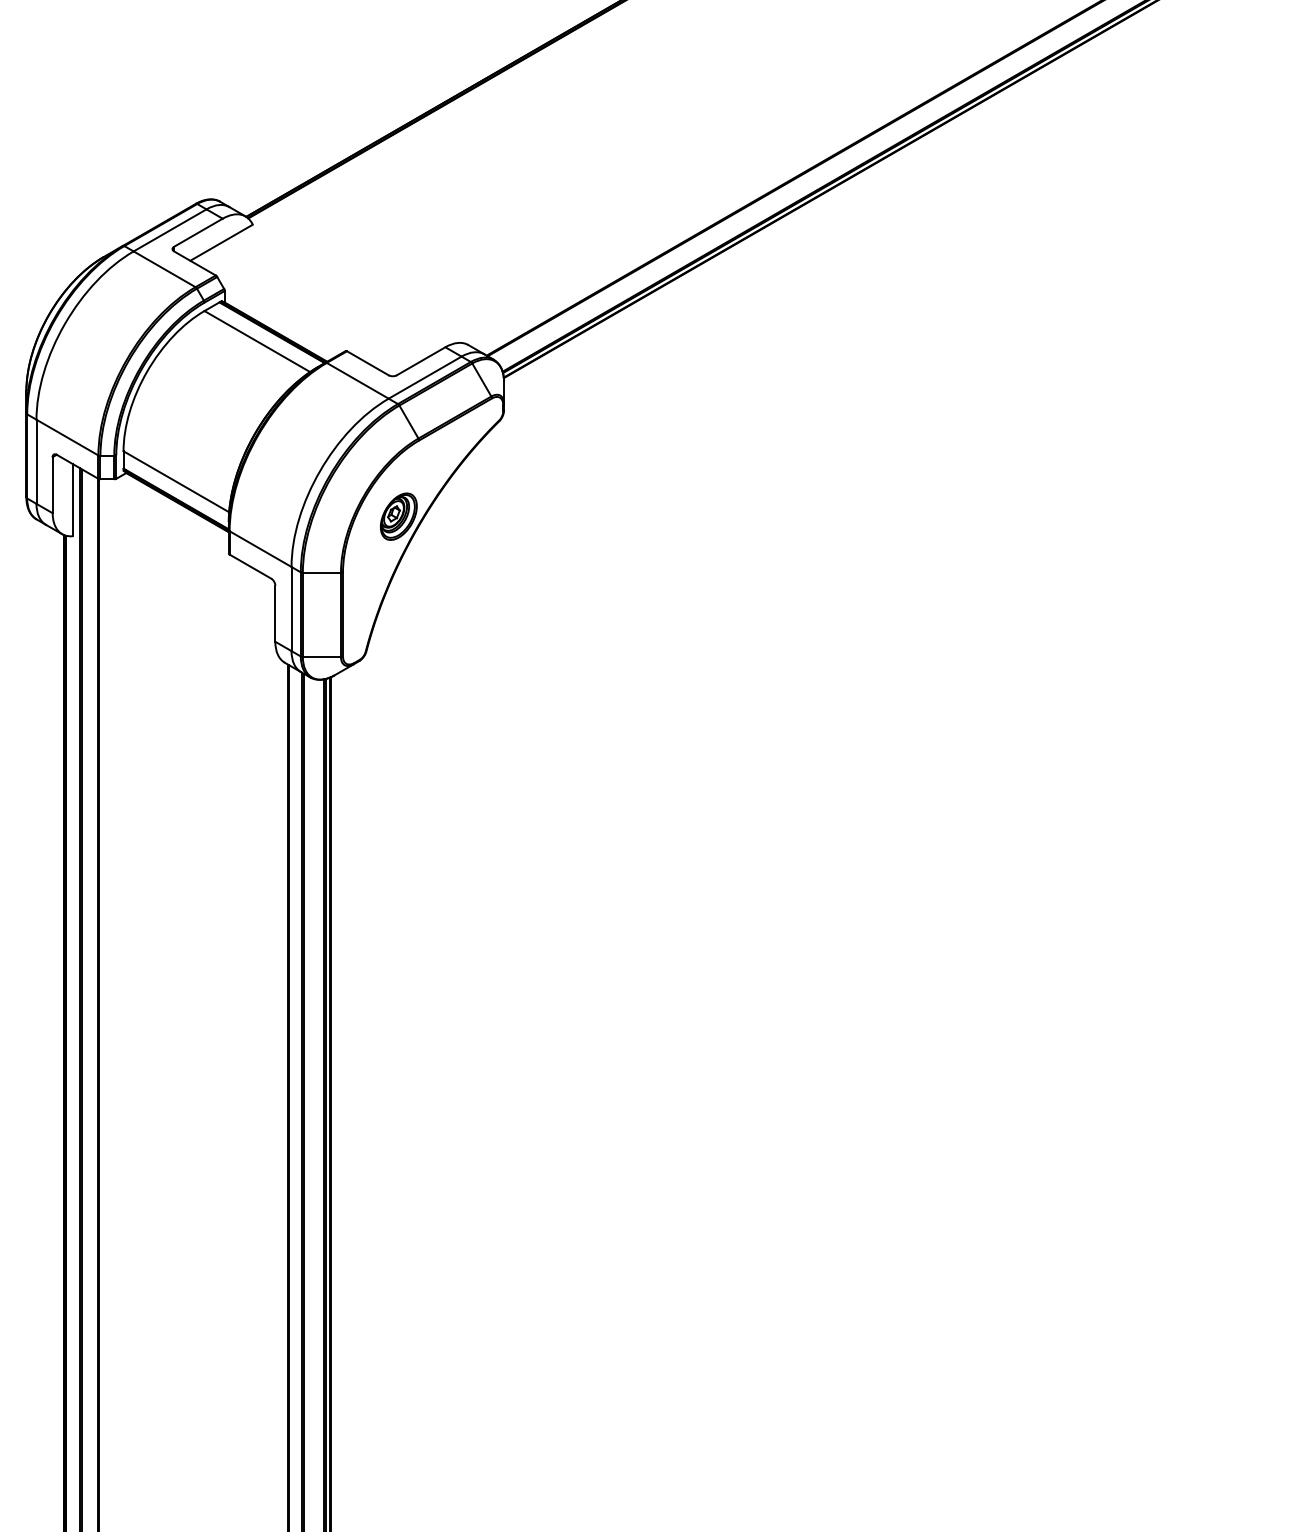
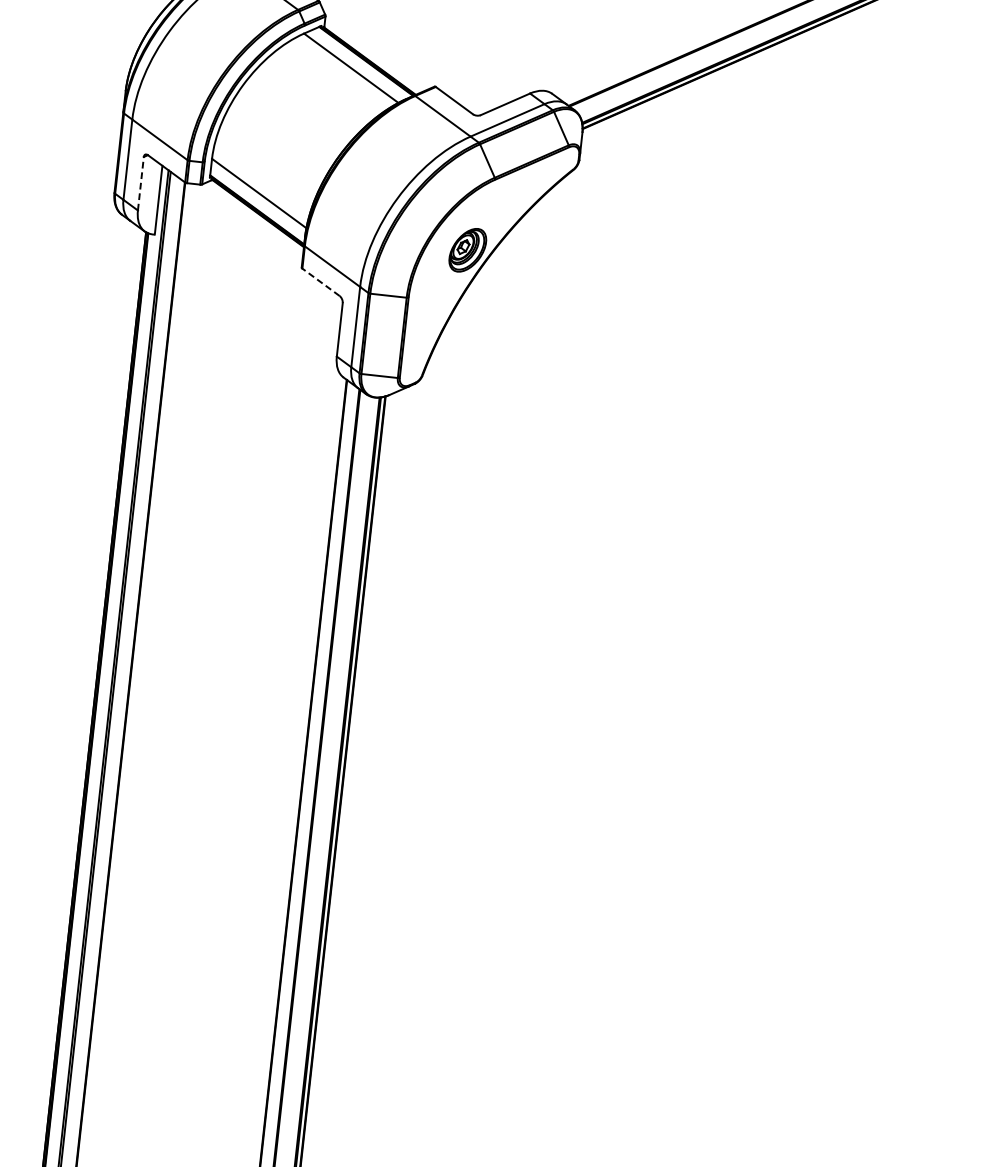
line: (52, 484) -> (140, 183), solid -> dashed
line: (250, 566) -> (321, 282), solid -> dashed

